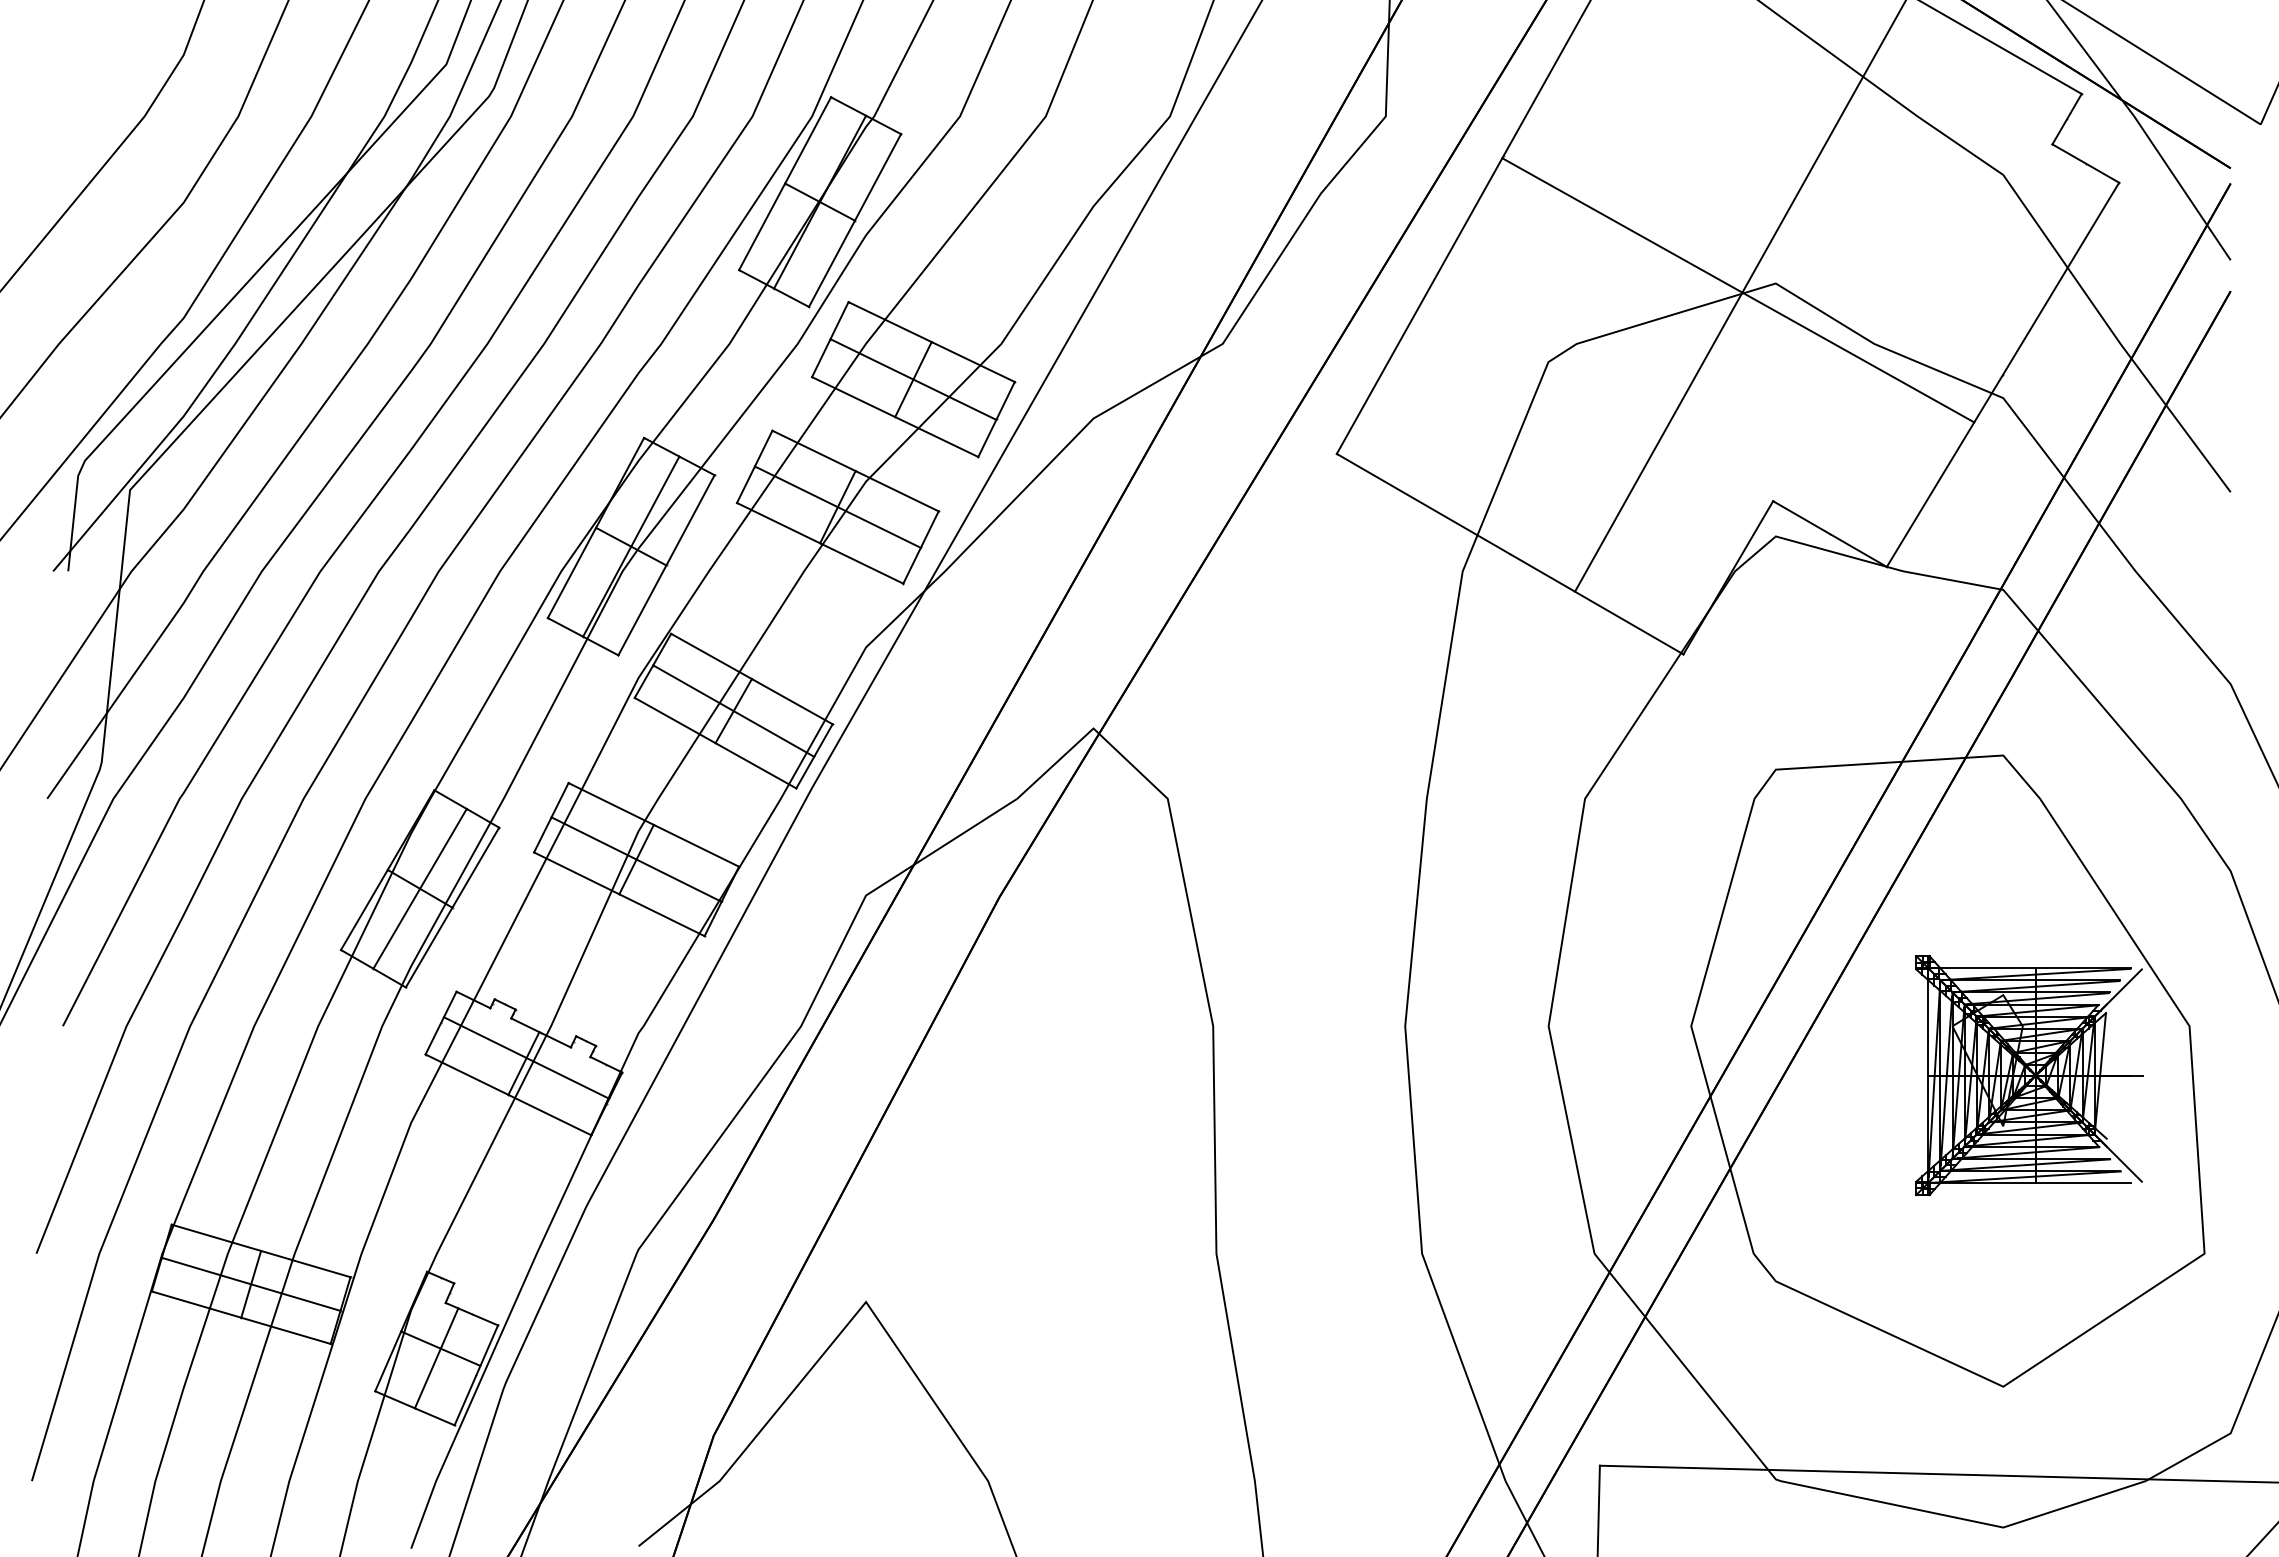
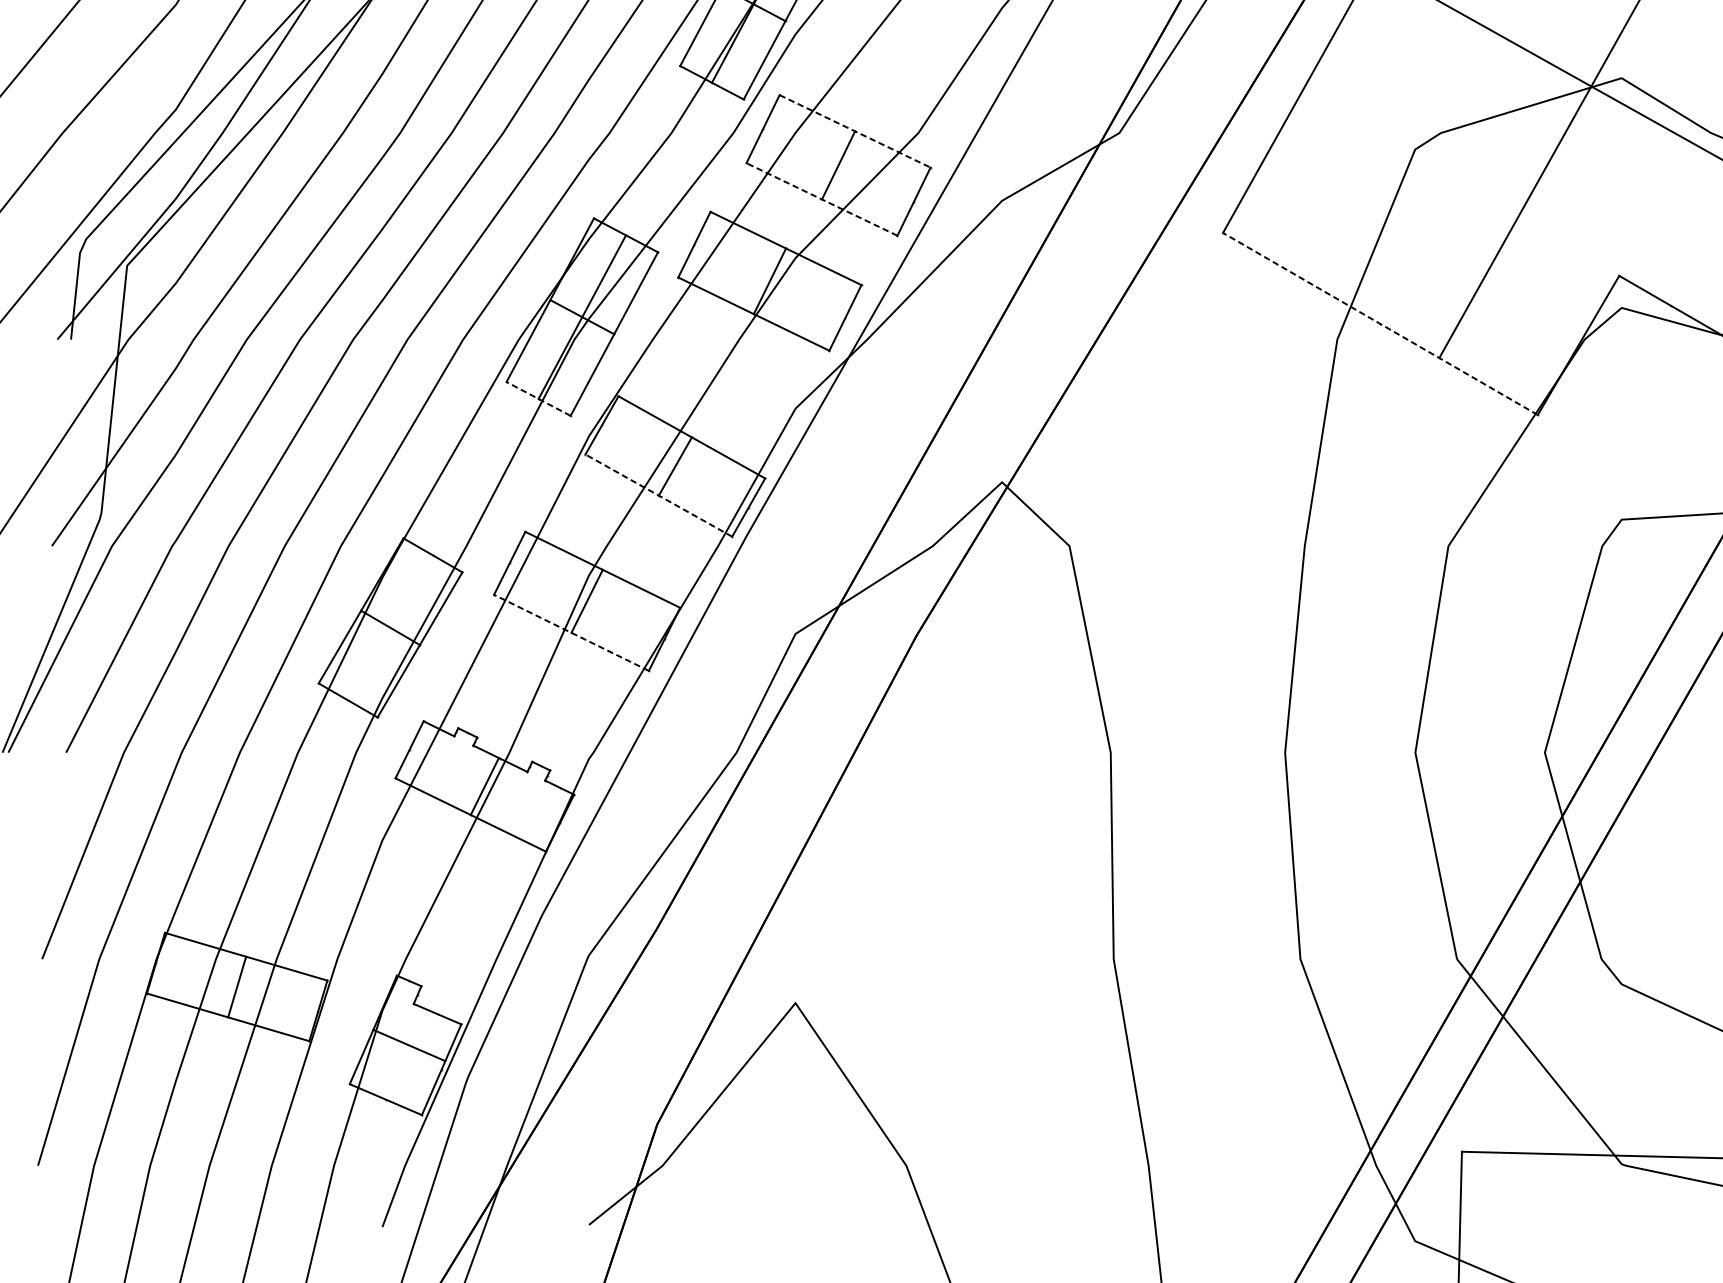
line: (932, 342) -> (855, 131), solid -> dashed
line: (913, 379) -> (838, 165), removed
line: (894, 416) -> (821, 198), solid -> dashed
line: (837, 506) -> (769, 280), removed
line: (1509, 553) -> (1379, 323), solid -> dashed
line: (583, 636) -> (538, 398), solid -> dashed
line: (733, 710) -> (675, 465), removed
line: (715, 743) -> (658, 495), solid -> dashed
line: (636, 859) -> (587, 601), removed
line: (419, 888) -> (390, 627), removed
line: (619, 894) -> (571, 633), solid -> dashed
line: (526, 1057) -> (487, 781), removed
line: (250, 1283) -> (236, 986), removed
line: (436, 1358) -> (405, 1054), removed

